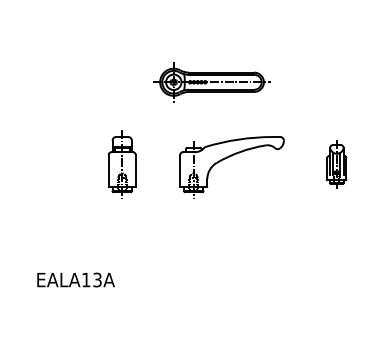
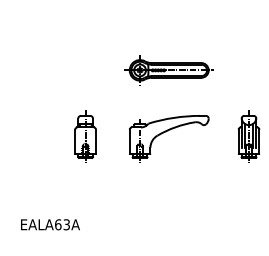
part: (211, 82) -> (168, 70), moved
part: (336, 164) -> (248, 136), size x1.43
text: (86, 279) -> (58, 224), EALA13A -> EALA63A

